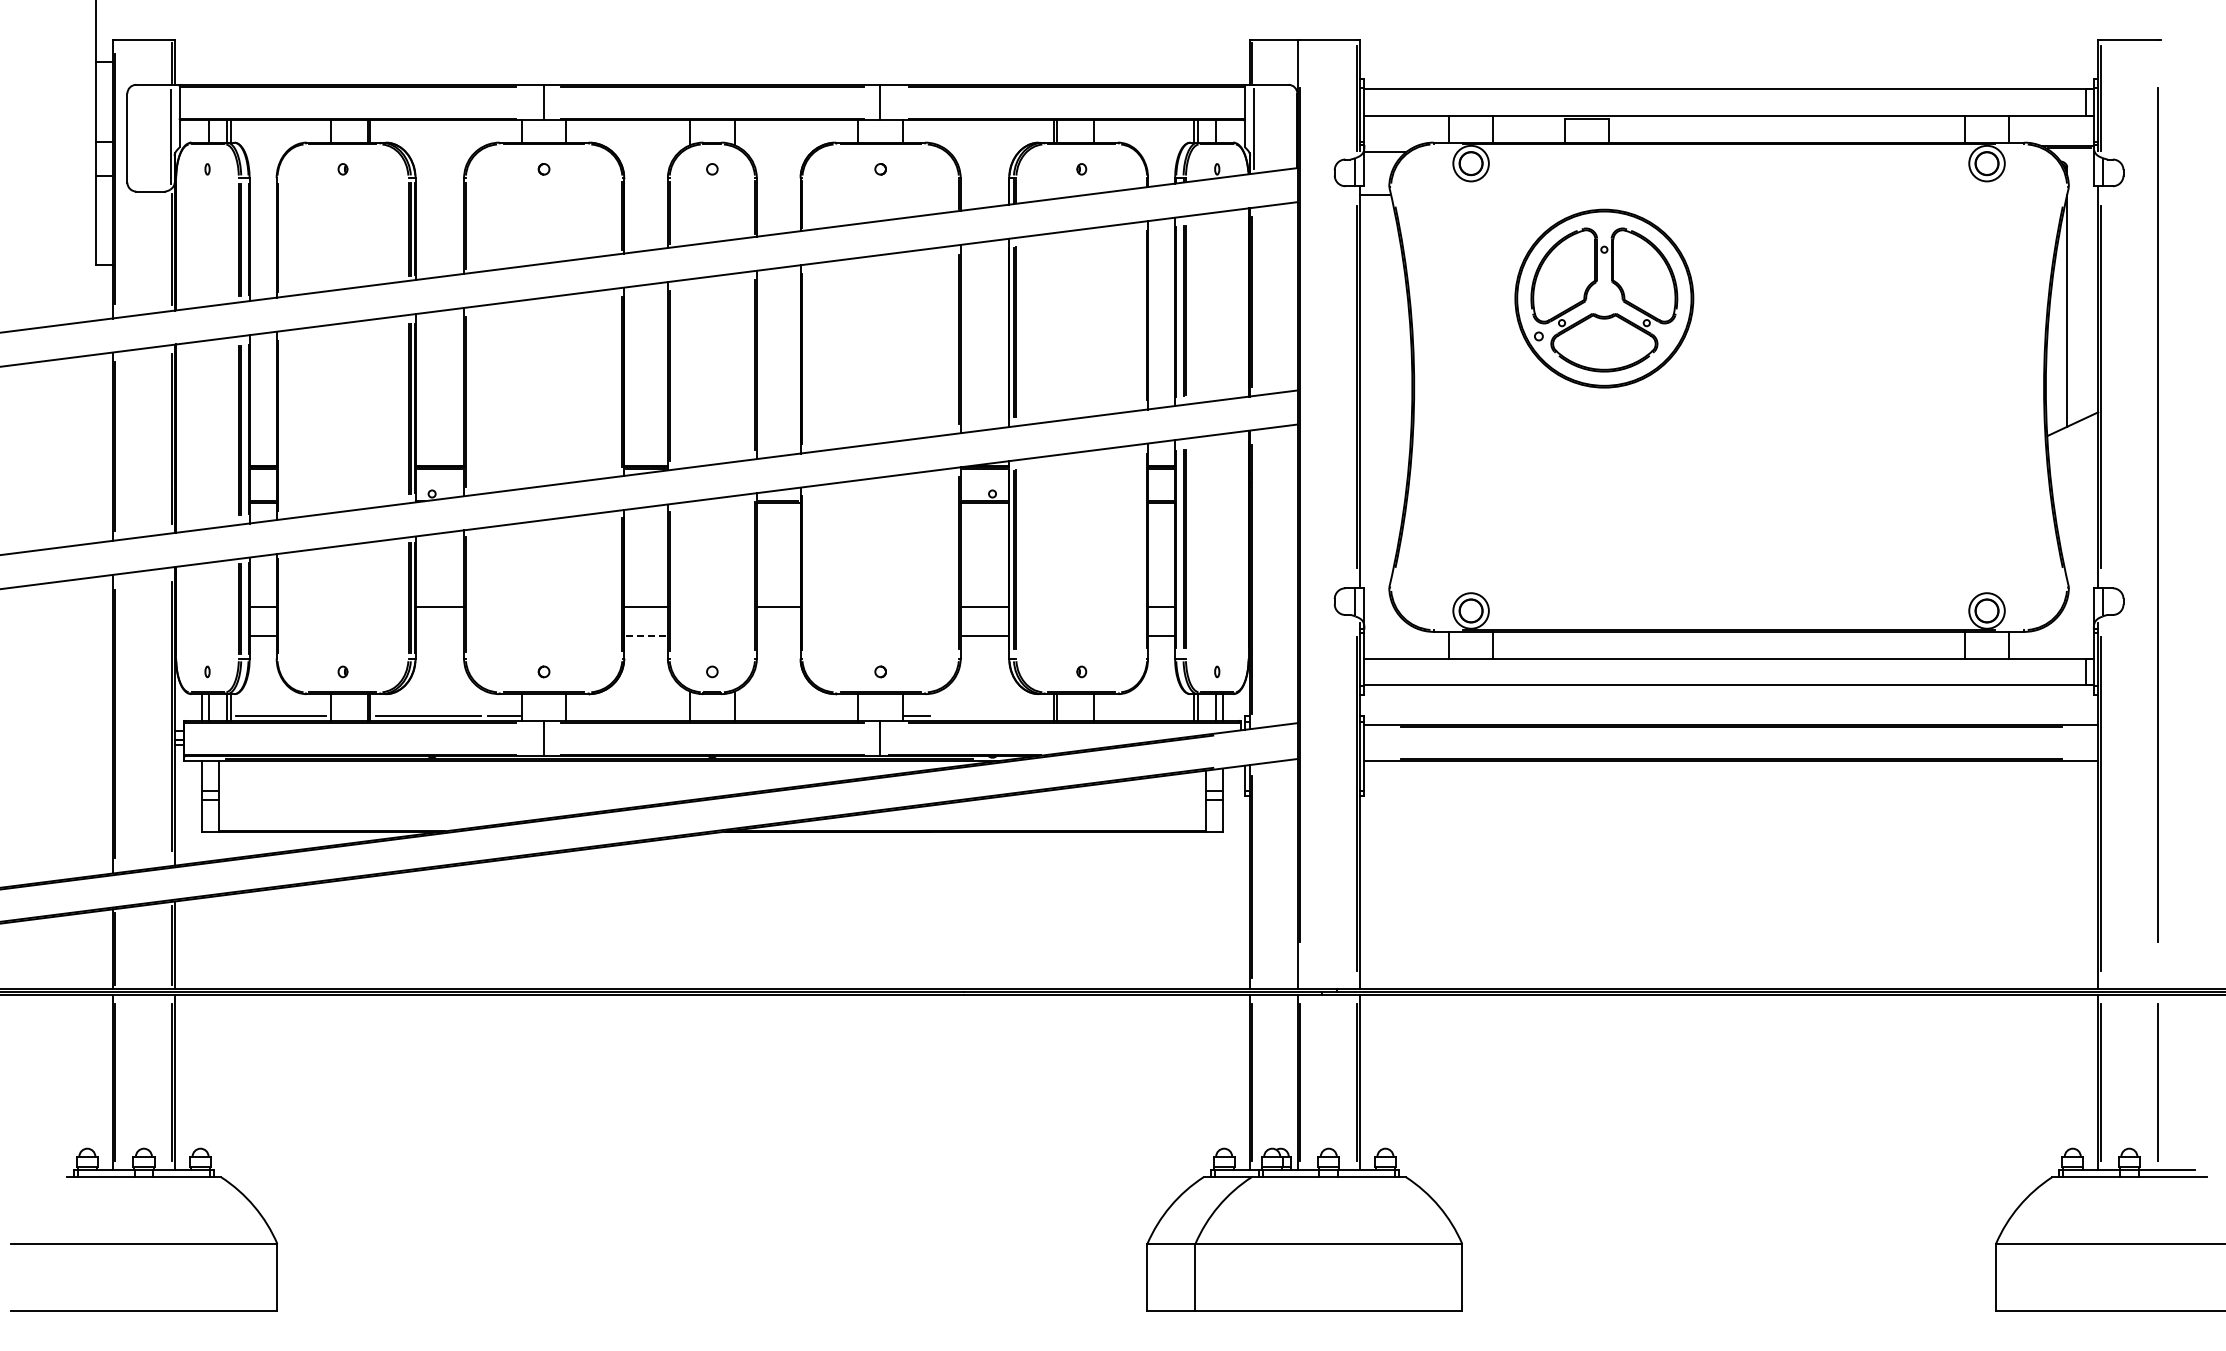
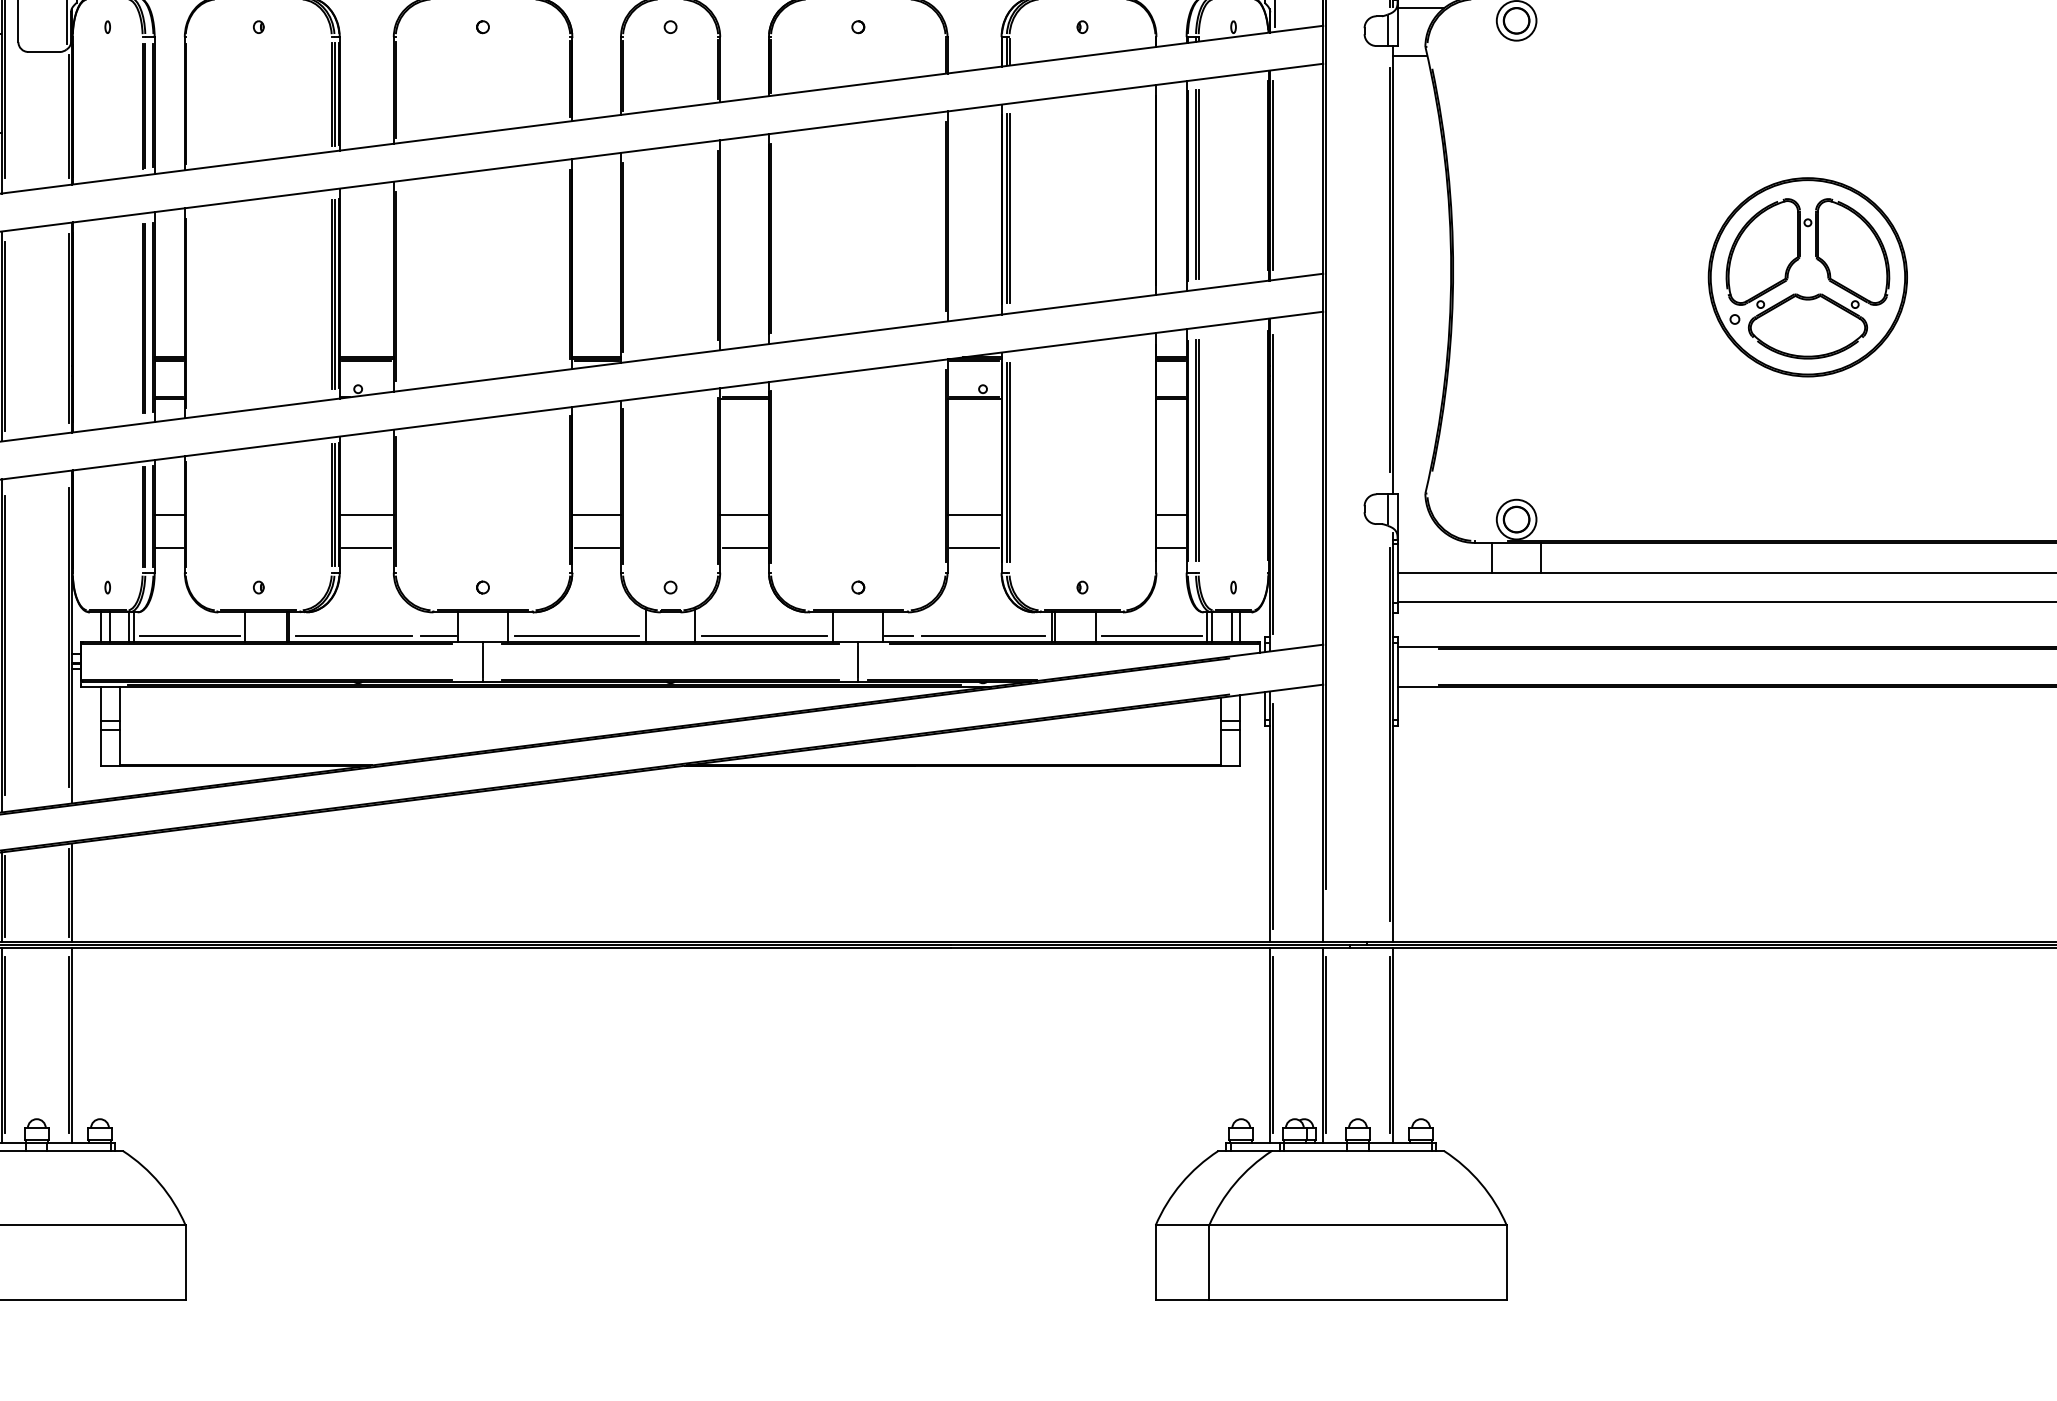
part: (1604, 298) -> (1808, 277), moved
line: (439, 636) -> (366, 548), added
line: (646, 636) -> (597, 548), dashed -> solid
line: (778, 636) -> (744, 548), added
line: (627, 715) -> (575, 636), added
line: (796, 715) -> (764, 636), added
line: (992, 715) -> (982, 636), added
line: (1143, 715) -> (1151, 636), added

